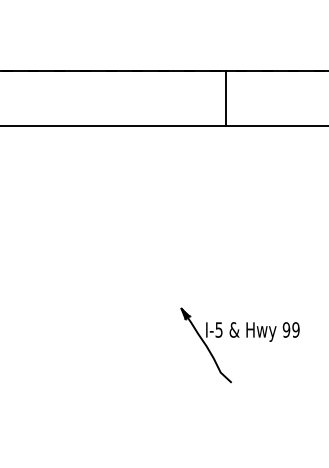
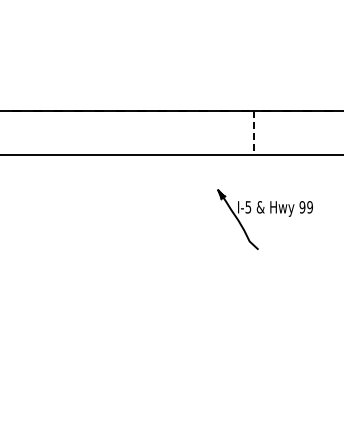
line: (226, 98) -> (254, 132), solid -> dashed
part: (239, 345) -> (264, 219), moved

